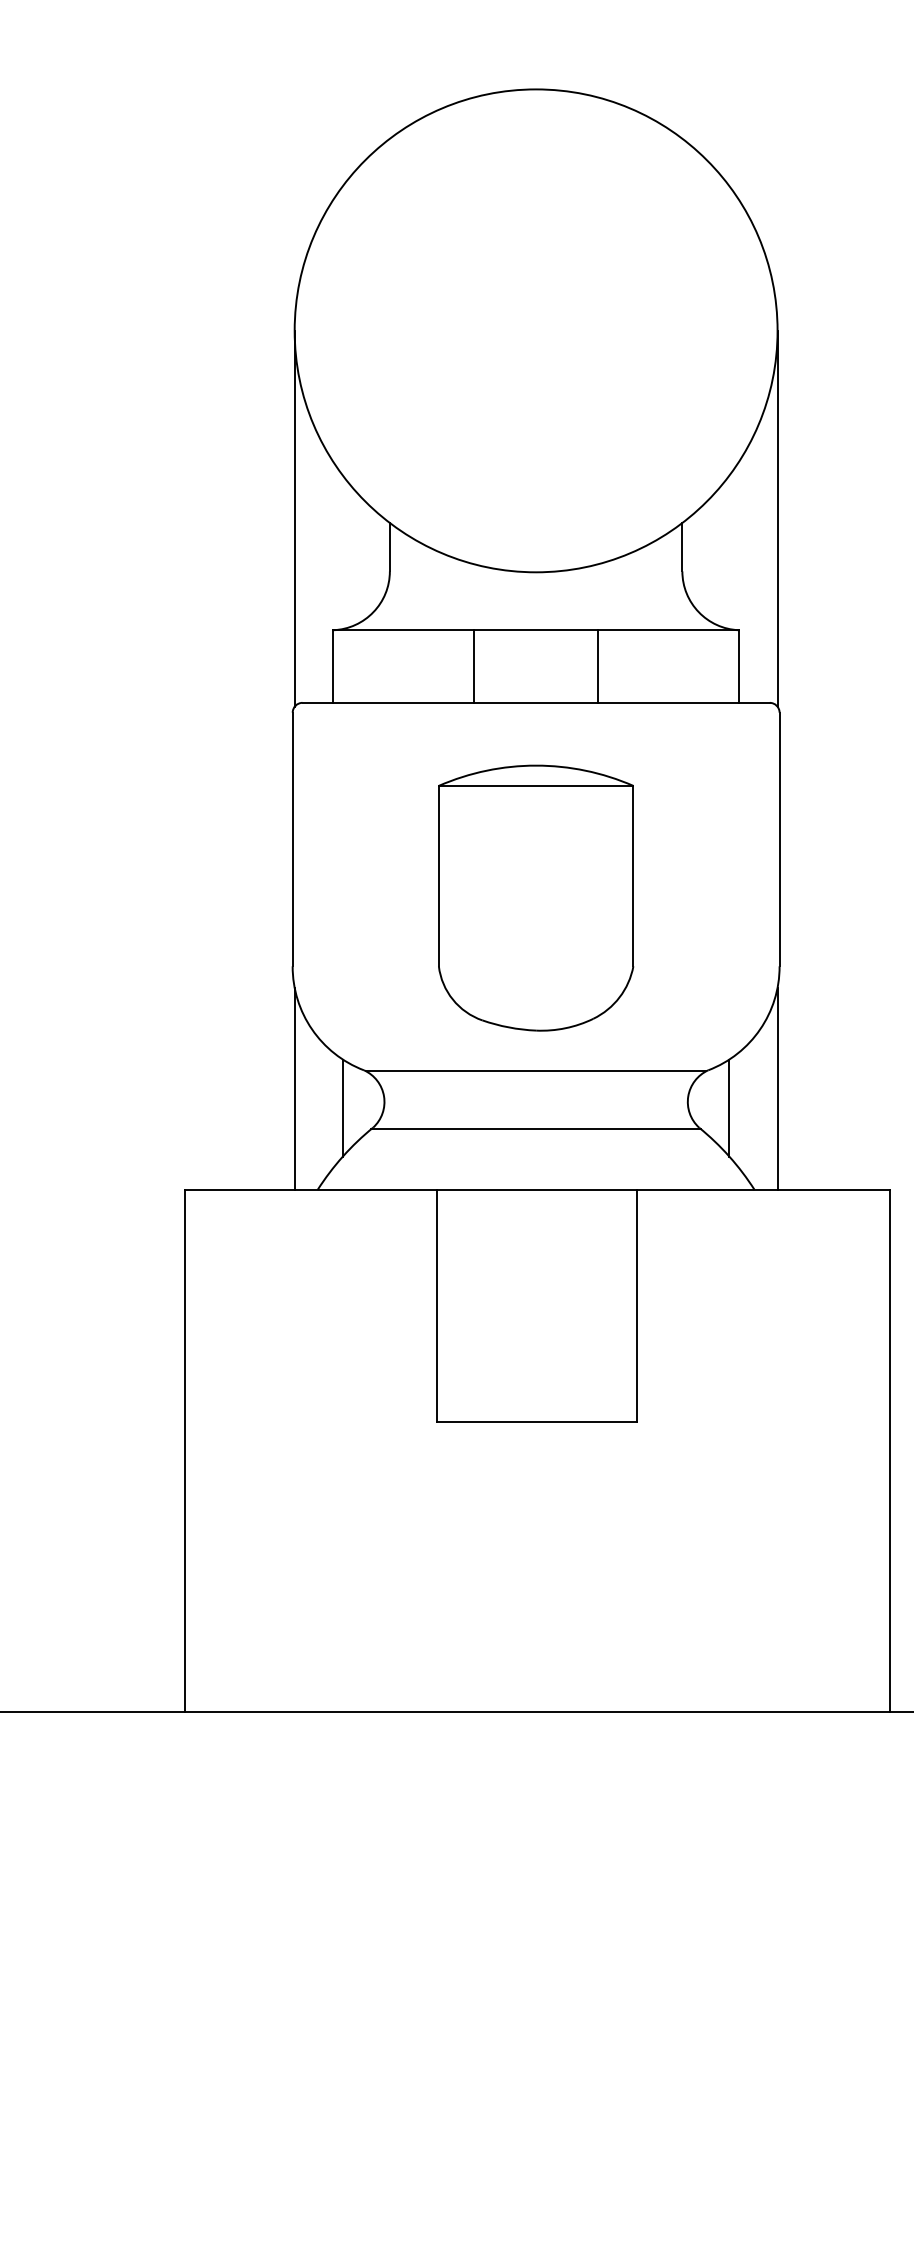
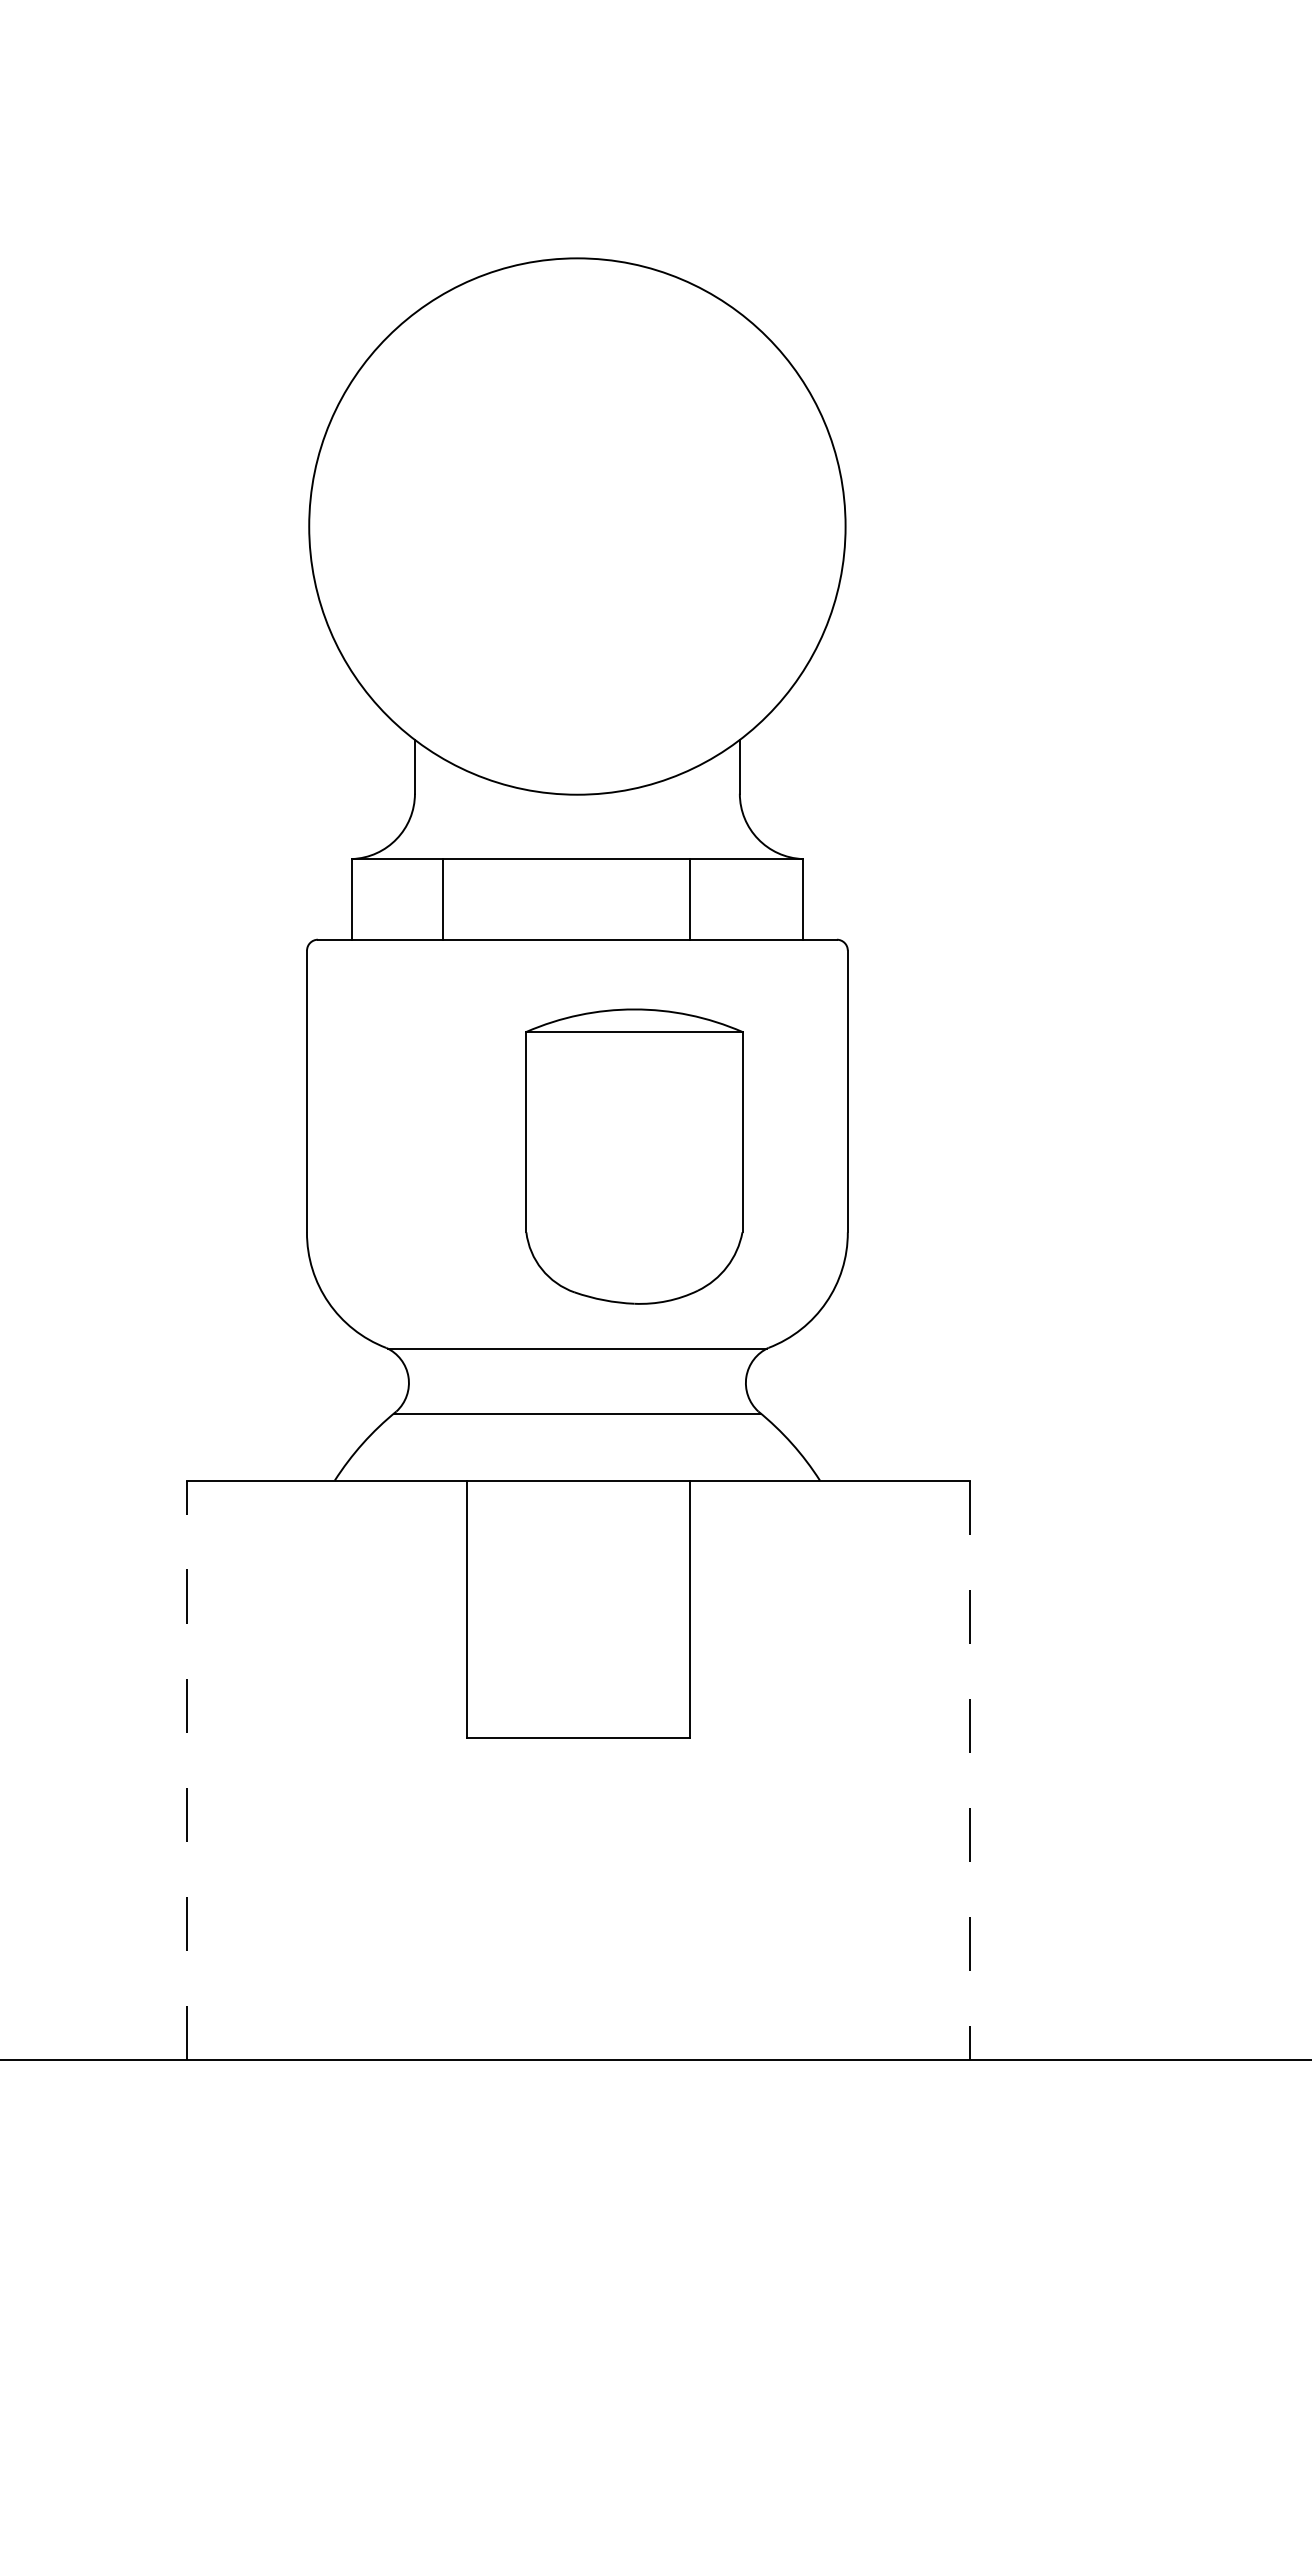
line: (294, 518) -> (309, 735), removed
line: (777, 518) -> (845, 735), removed
line: (474, 666) -> (442, 899), moved
line: (598, 666) -> (690, 899), moved
part: (536, 898) -> (634, 1156), moved
line: (294, 1088) -> (309, 1368), removed
line: (777, 1088) -> (845, 1368), removed
line: (342, 1107) -> (362, 1389), removed
line: (729, 1107) -> (792, 1389), removed
line: (184, 1450) -> (186, 1770), solid -> dashed
line: (890, 1450) -> (970, 1770), solid -> dashed

